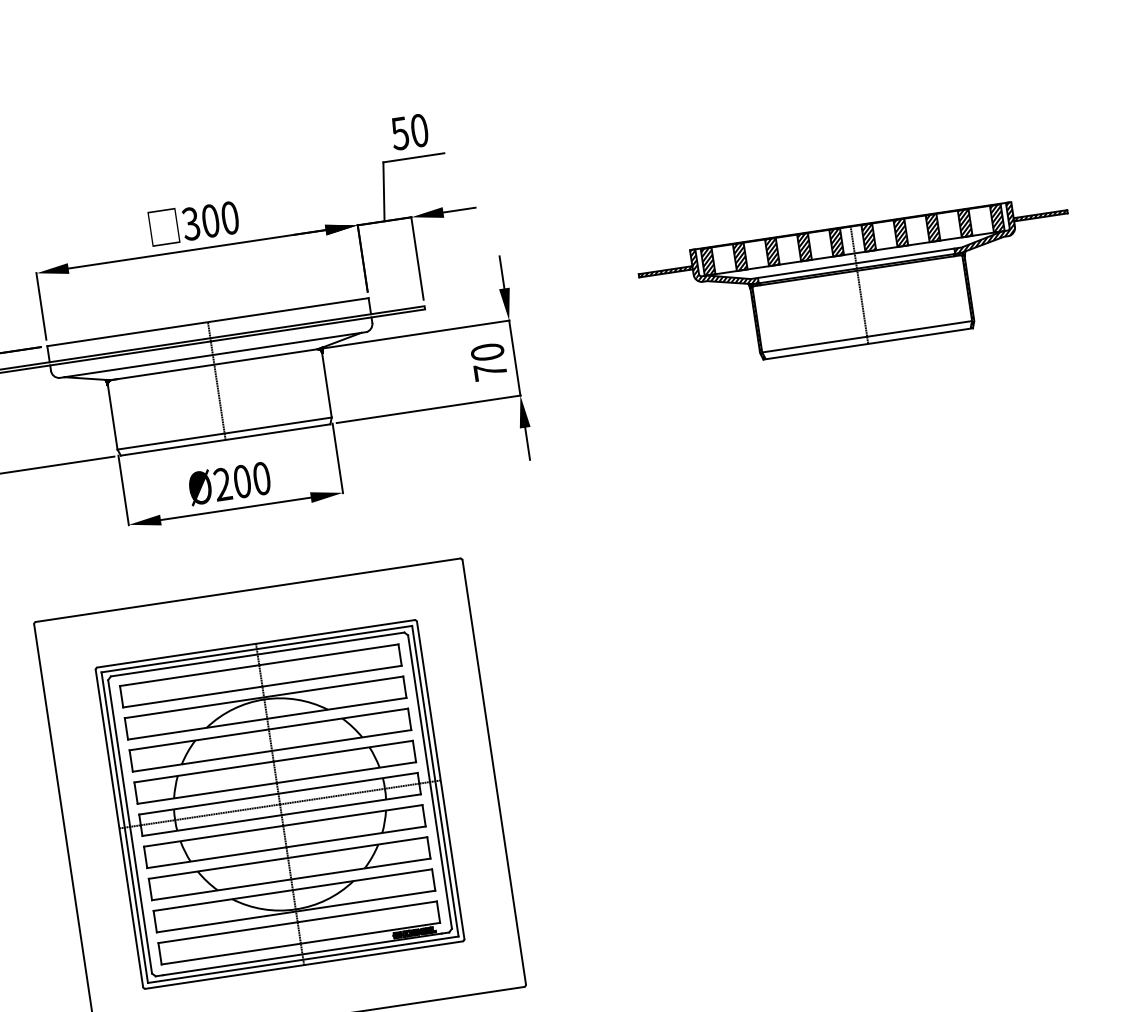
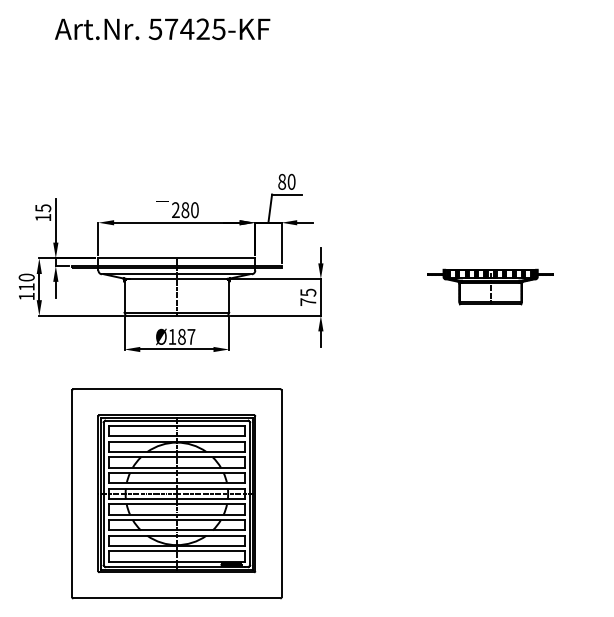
text: (400, 132) -> (282, 181), 50 -> 80
text: (200, 223) -> (180, 210), 300 -> 280
part: (858, 283) -> (490, 286), size x0.6
text: (487, 351) -> (308, 292), 70 -> 75
text: (241, 480) -> (181, 336), Ø200 -> Ø187

